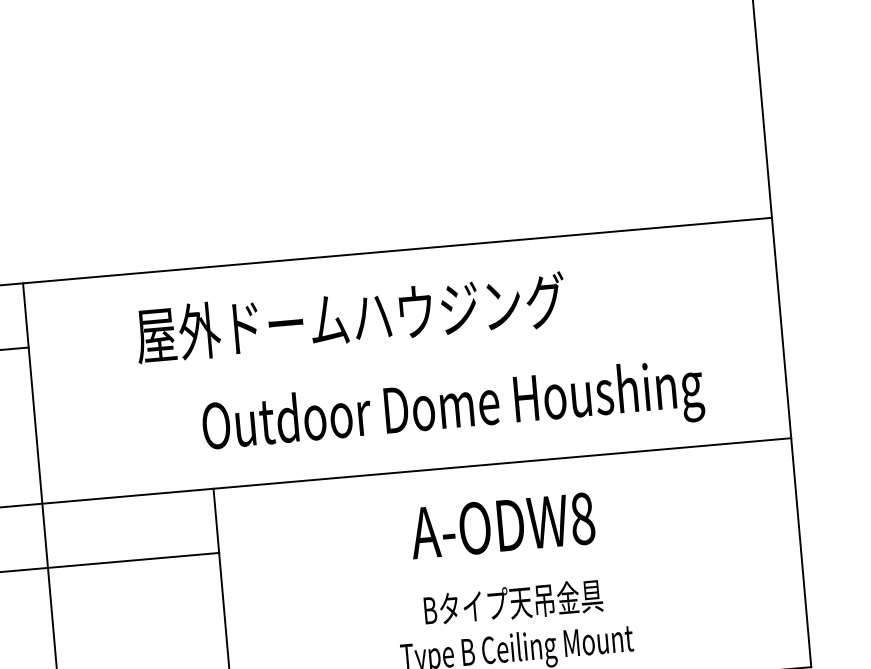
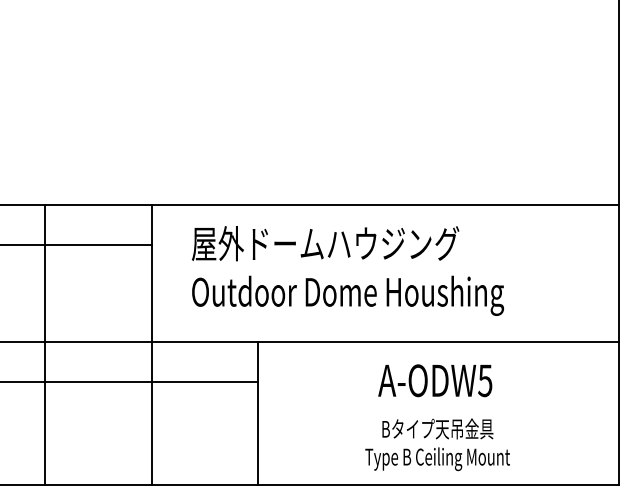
text: (350, 317) -> (325, 243), moved
text: (452, 410) -> (347, 295), moved
text: (582, 518) -> (485, 380), A-ODW8 -> A-ODW5

